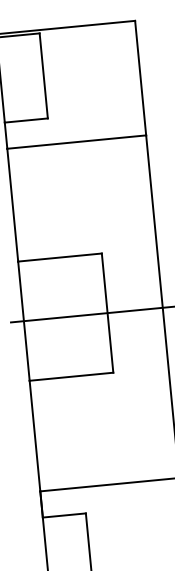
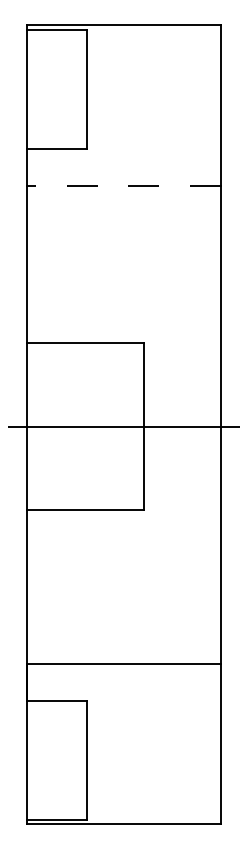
line: (76, 142) -> (123, 185), solid -> dashed

